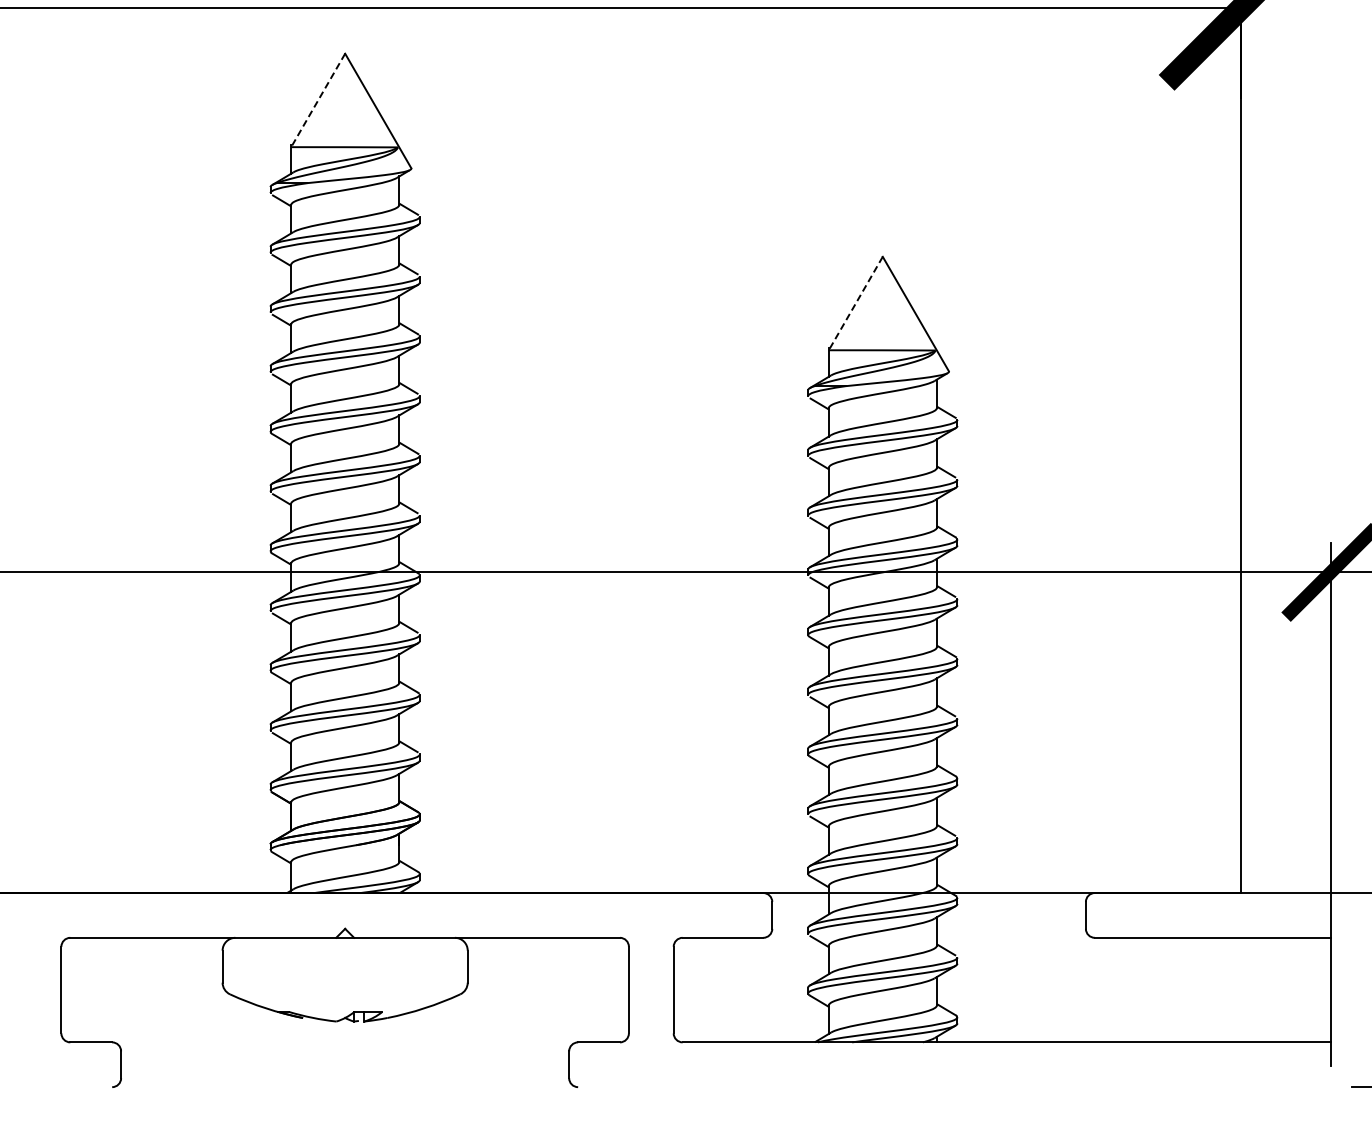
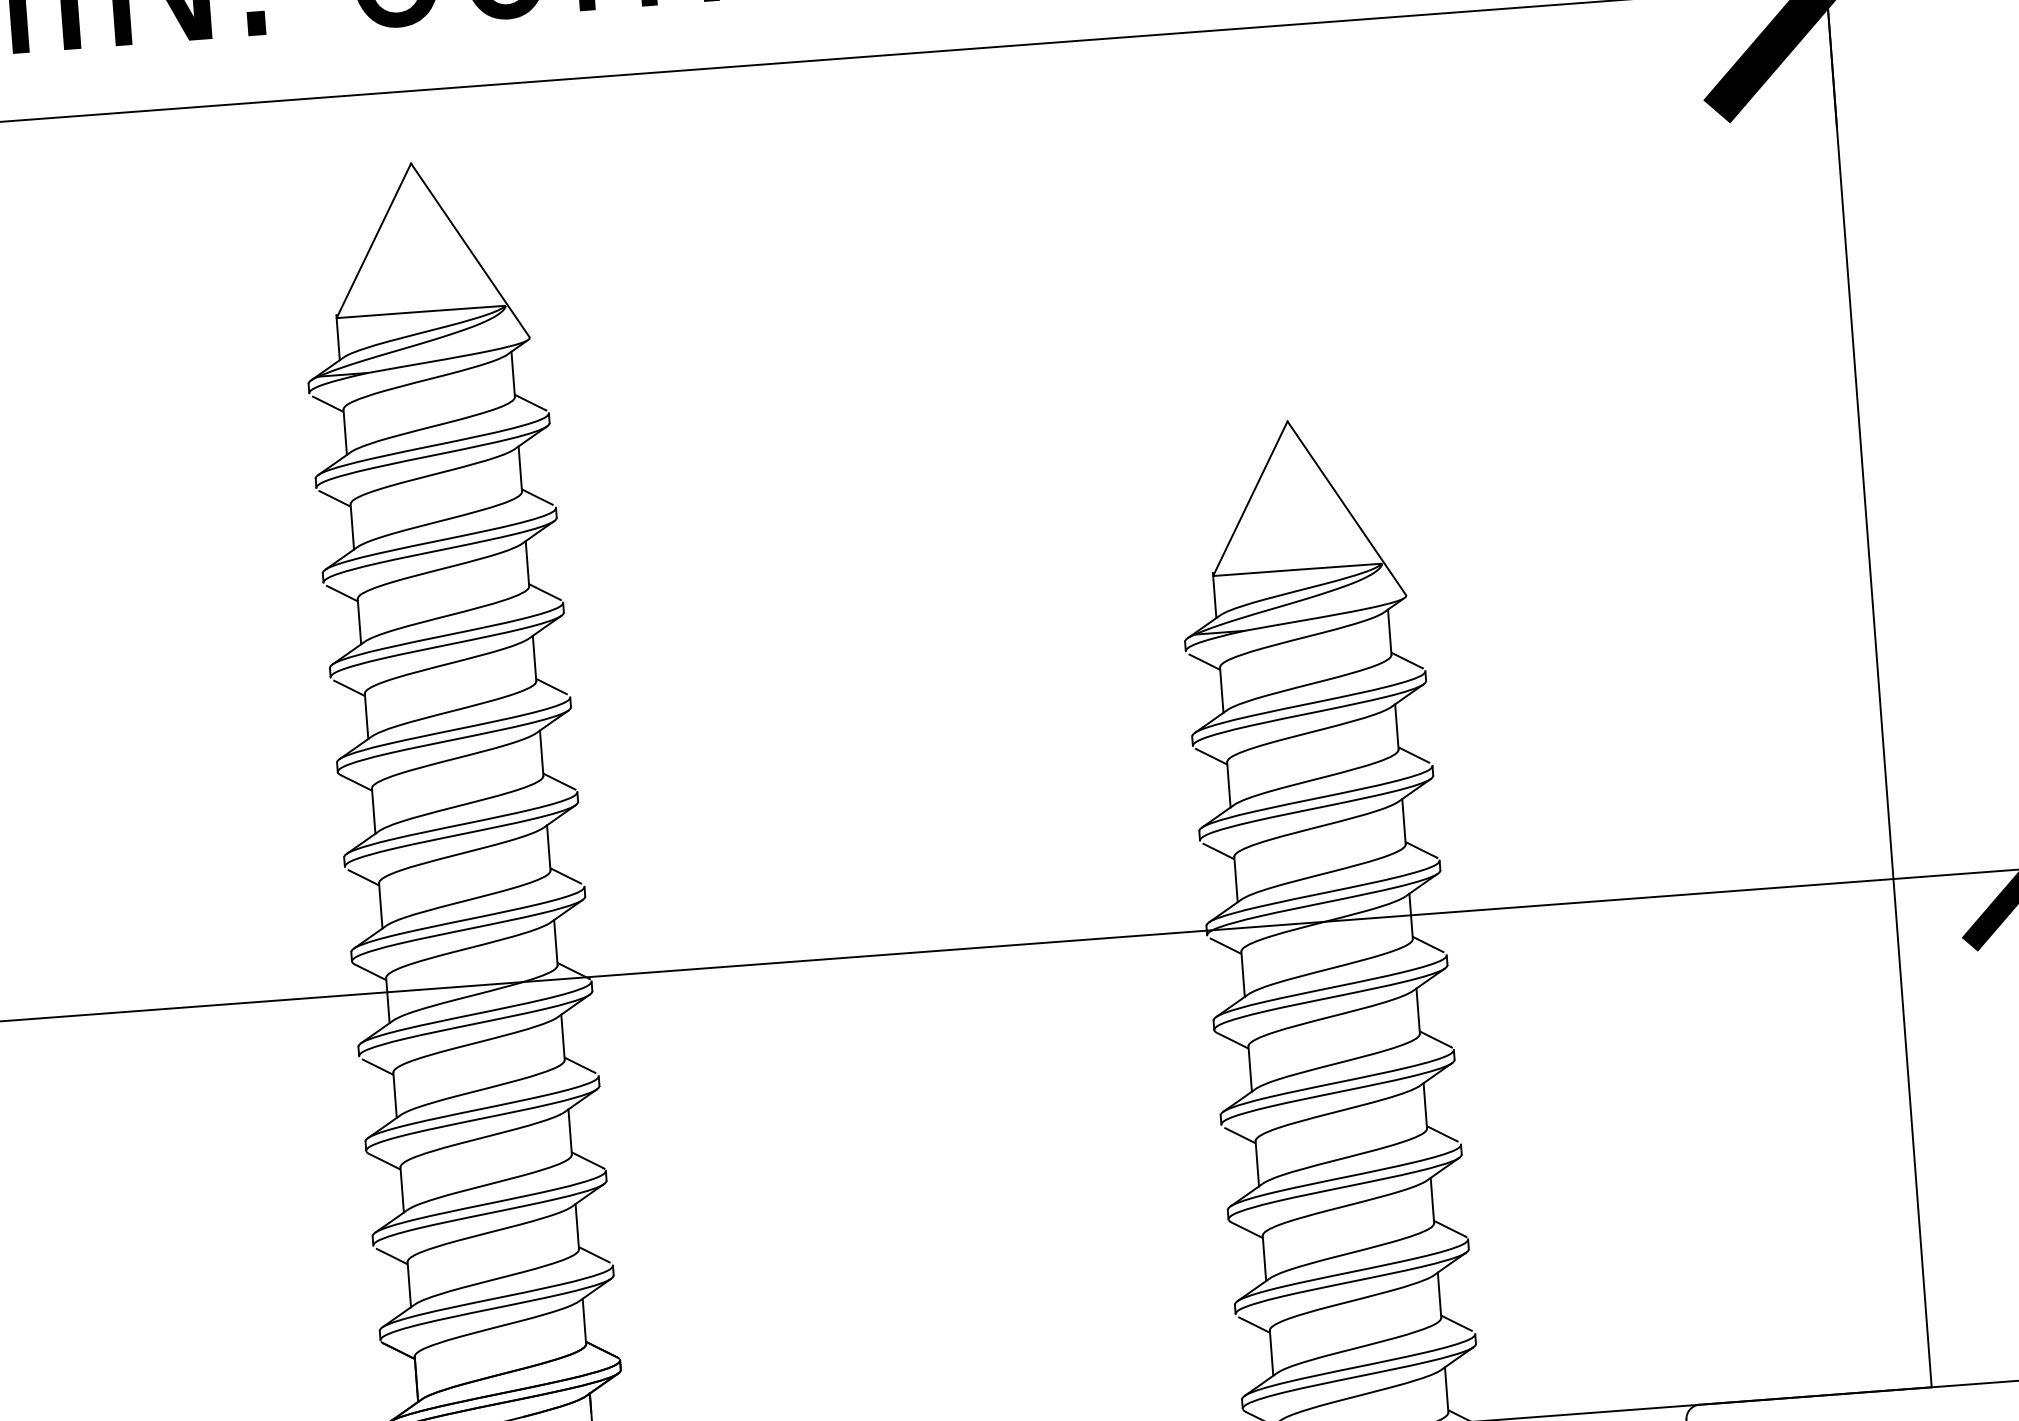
line: (318, 100) -> (374, 240), dashed -> solid
line: (855, 303) -> (1249, 498), dashed -> solid

